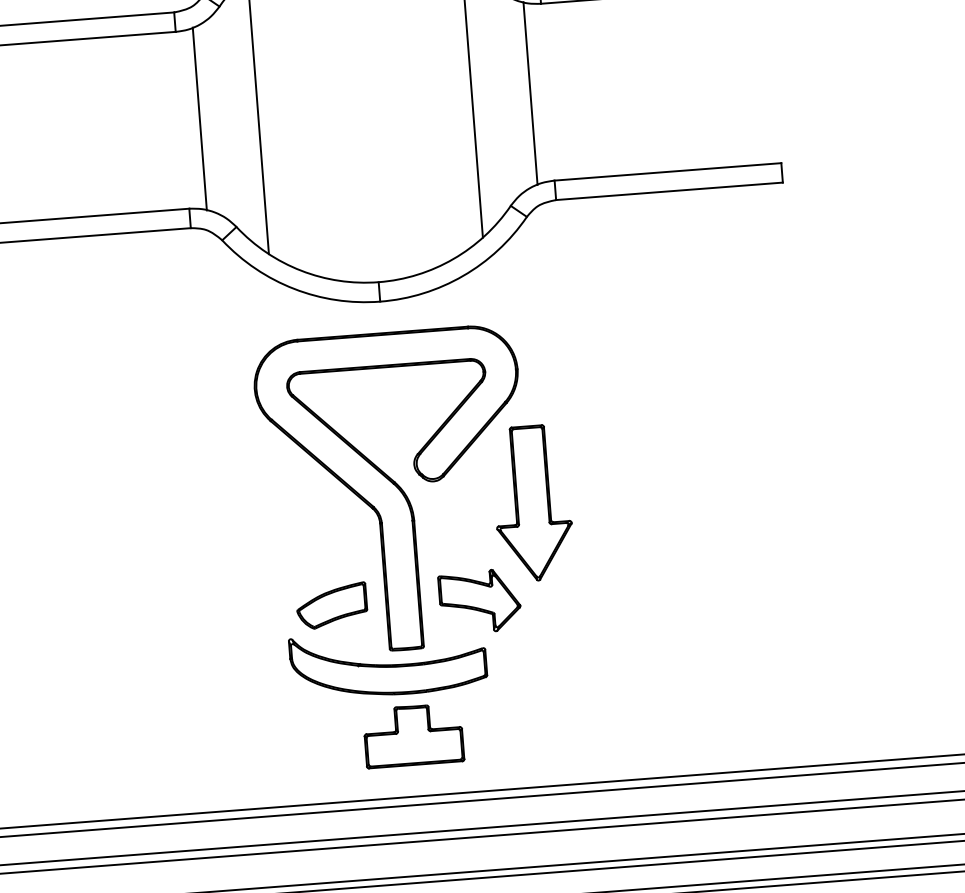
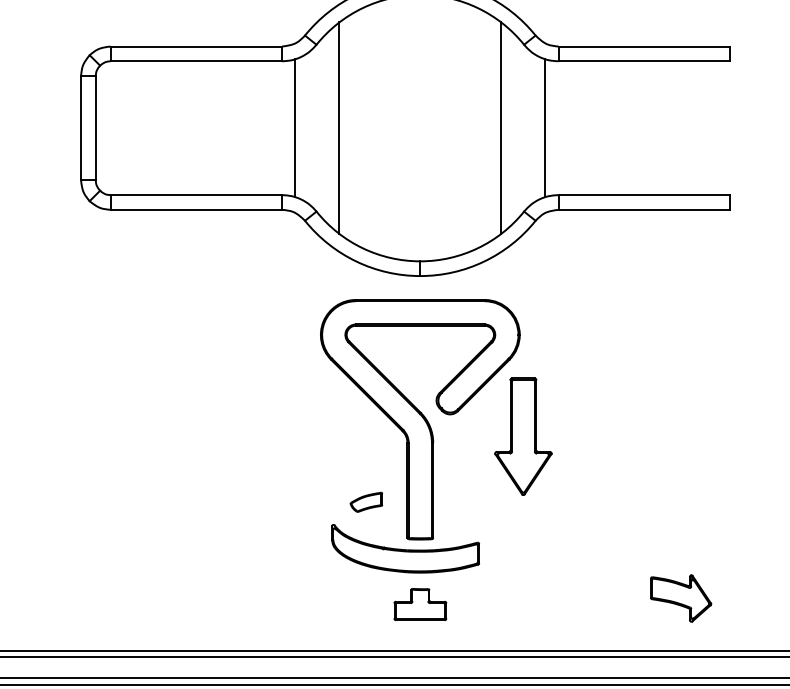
part: (480, 601) -> (681, 598), moved
part: (332, 606) -> (366, 502), size x0.6
part: (413, 735) -> (420, 604), size x0.7

